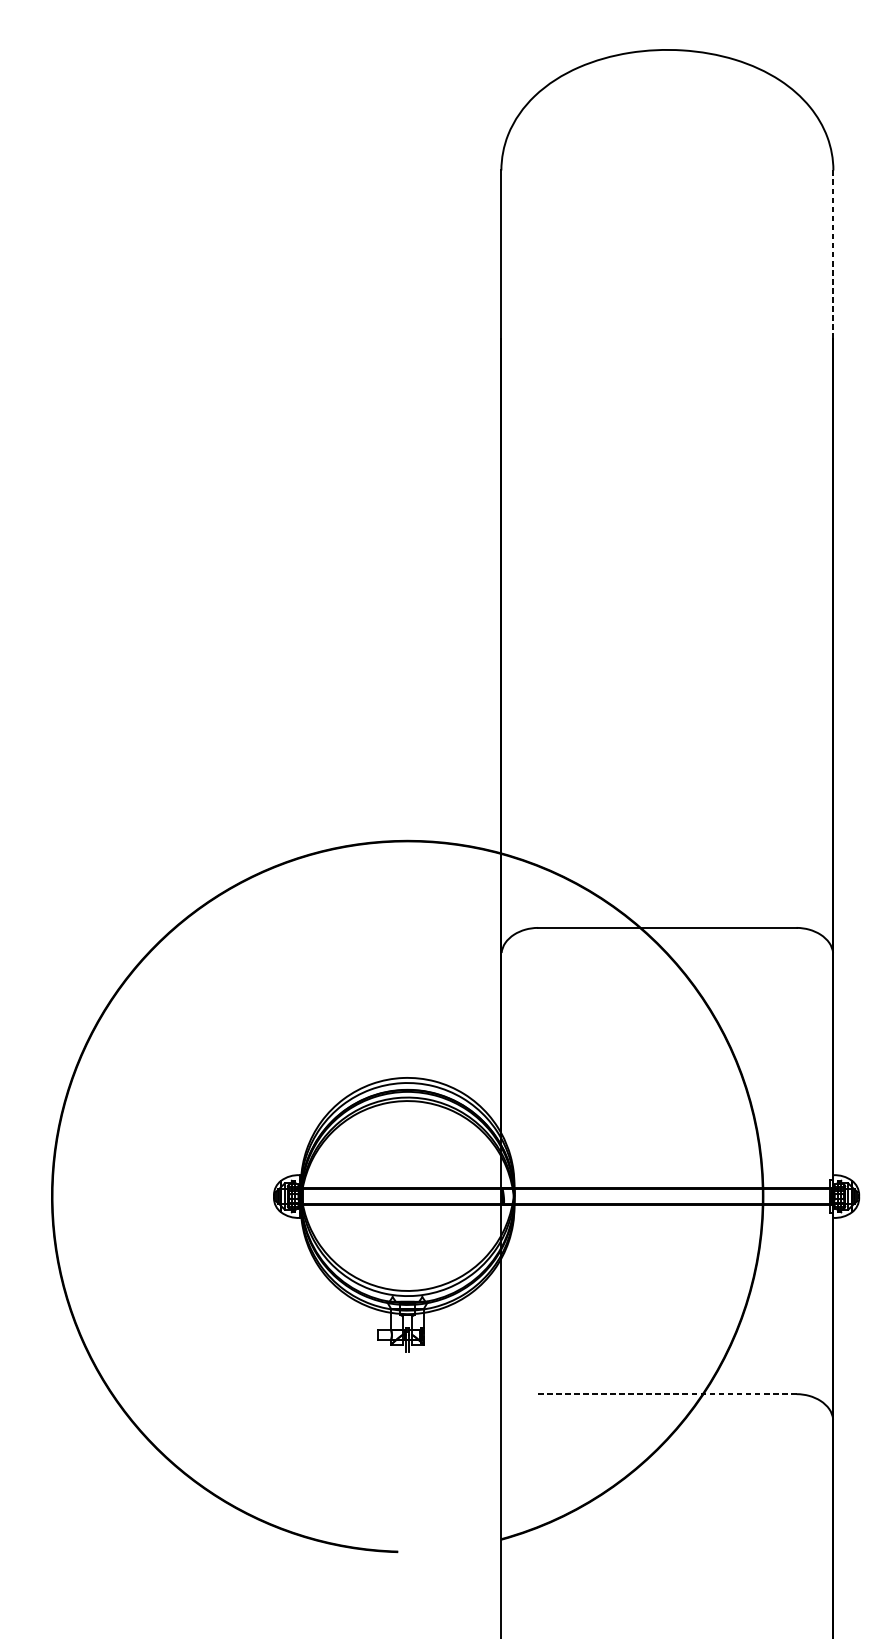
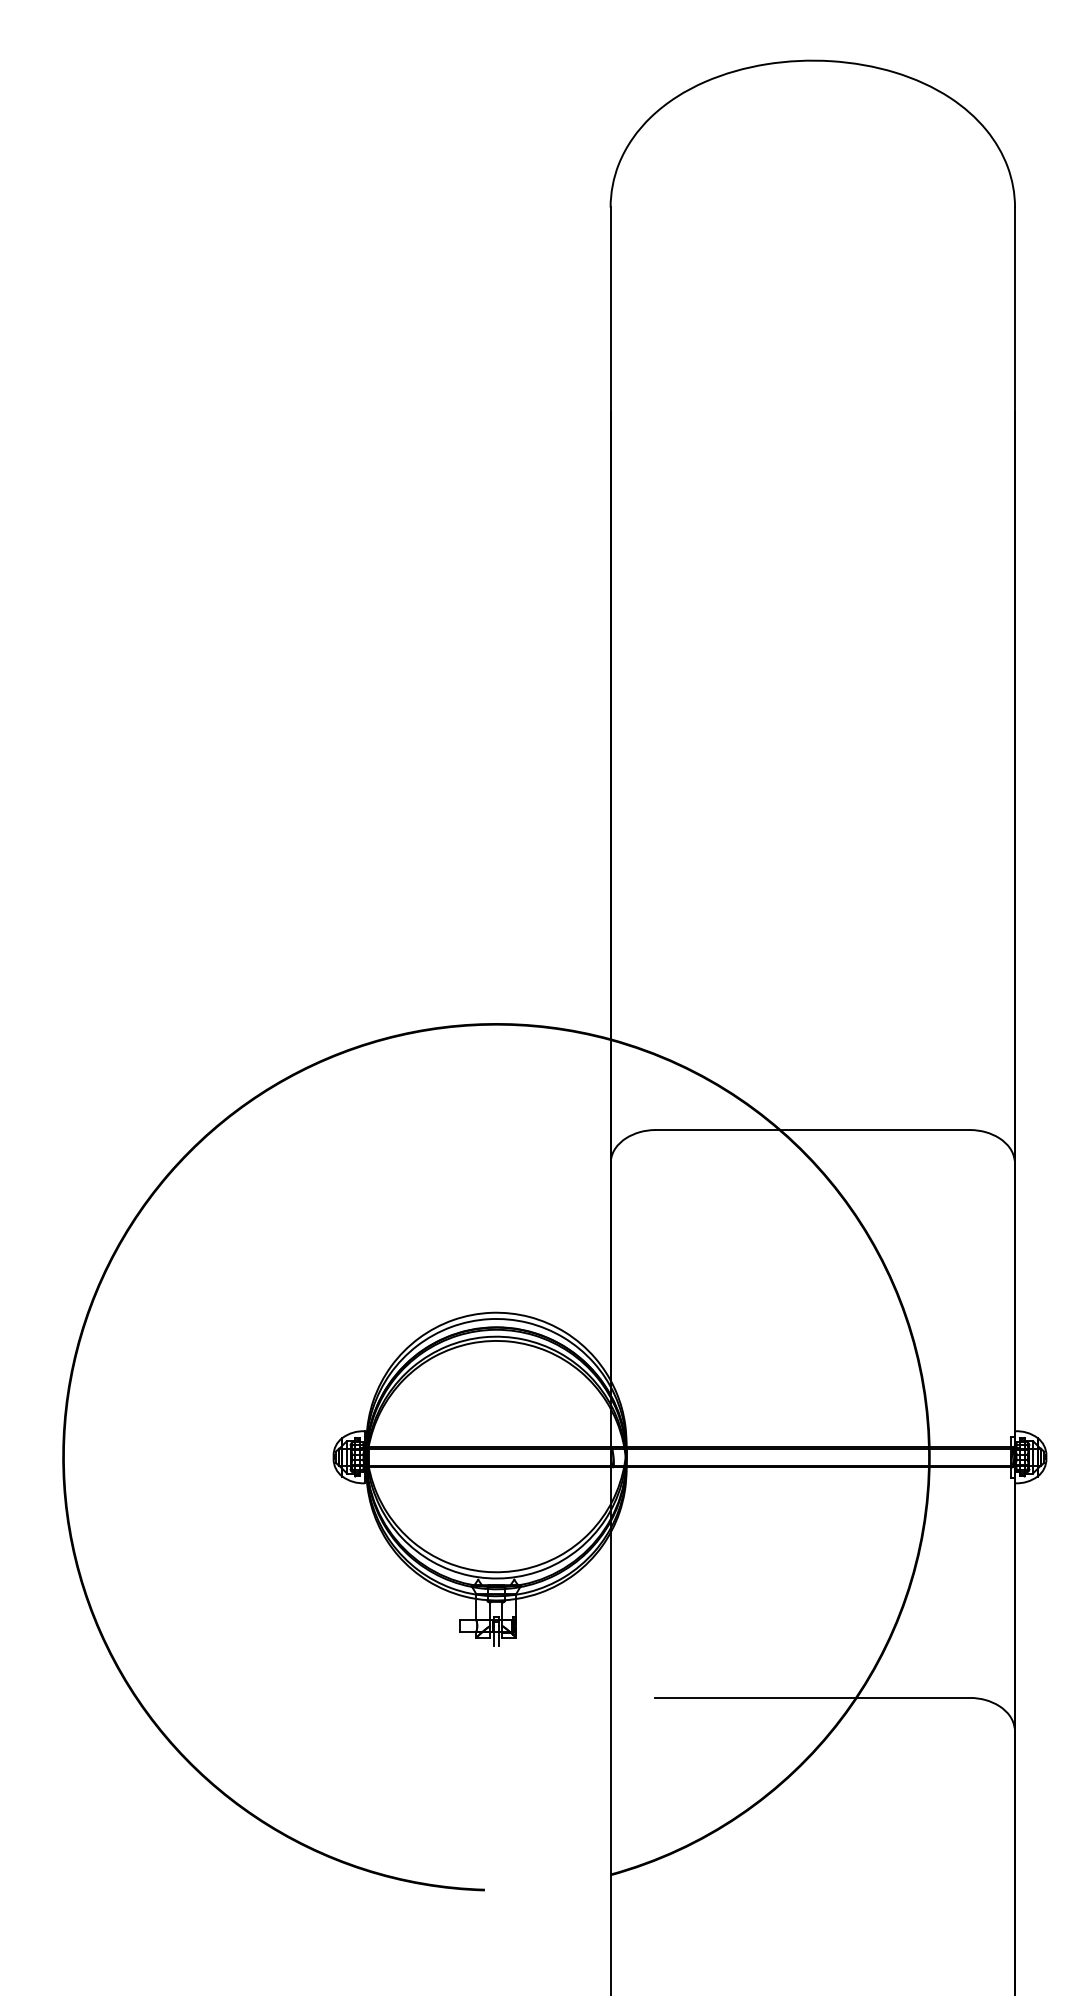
line: (833, 254) -> (1015, 309), dashed -> solid
line: (667, 1393) -> (812, 1697), dashed -> solid

